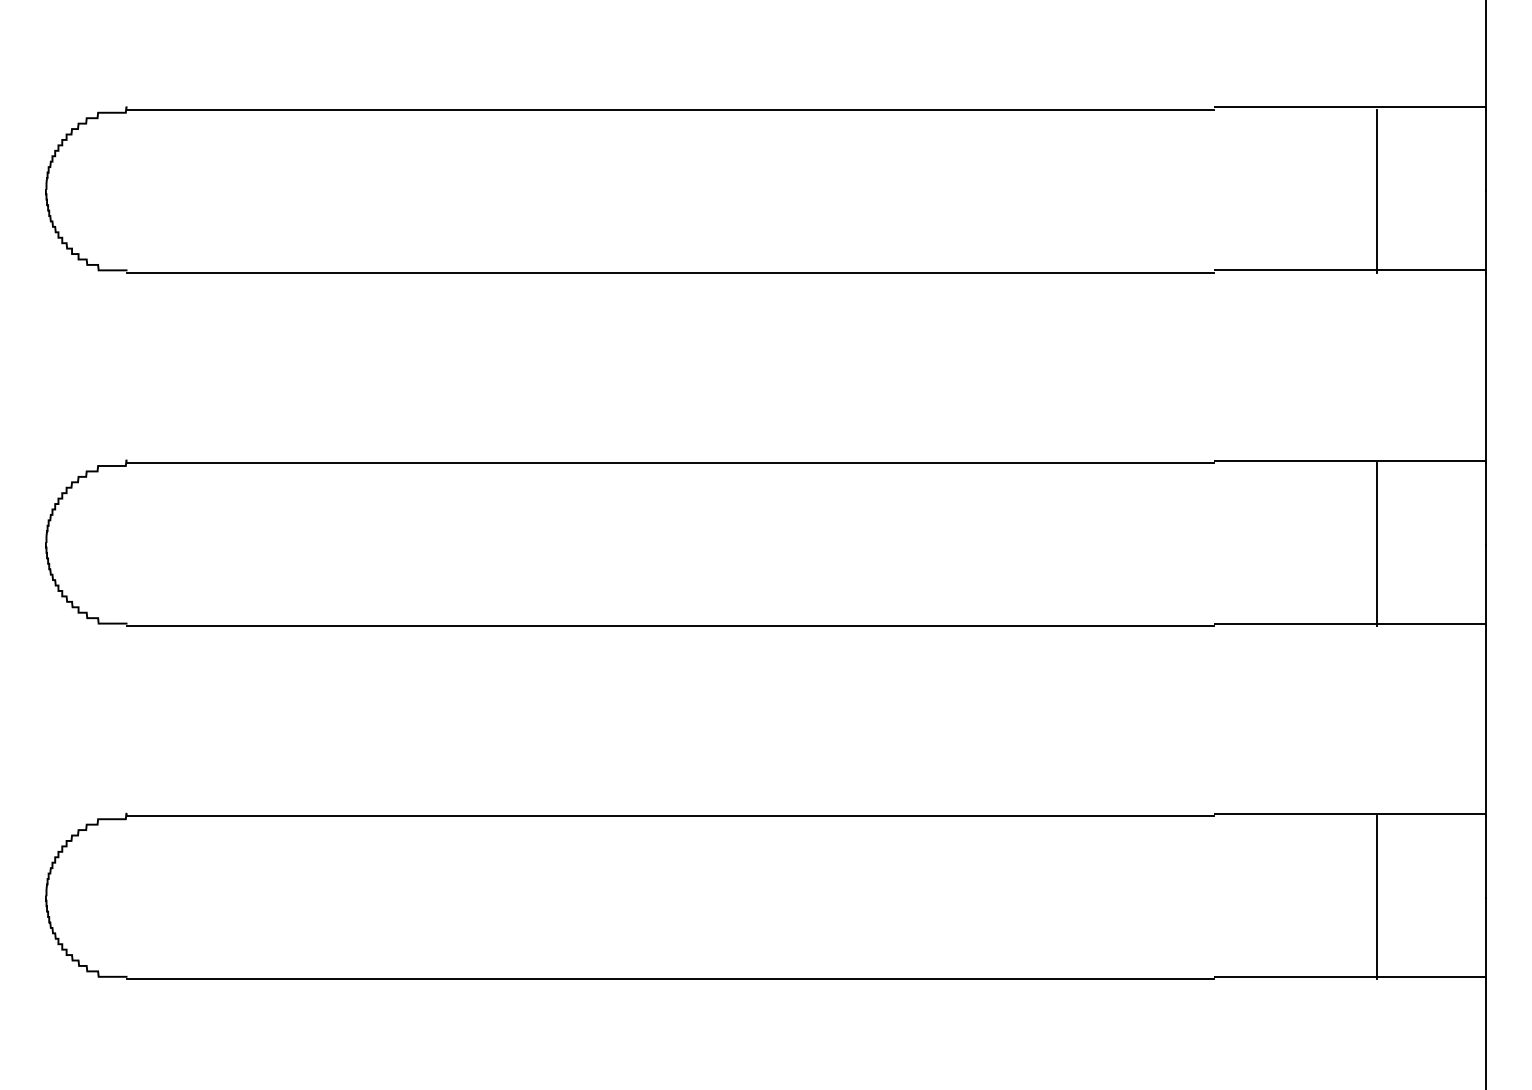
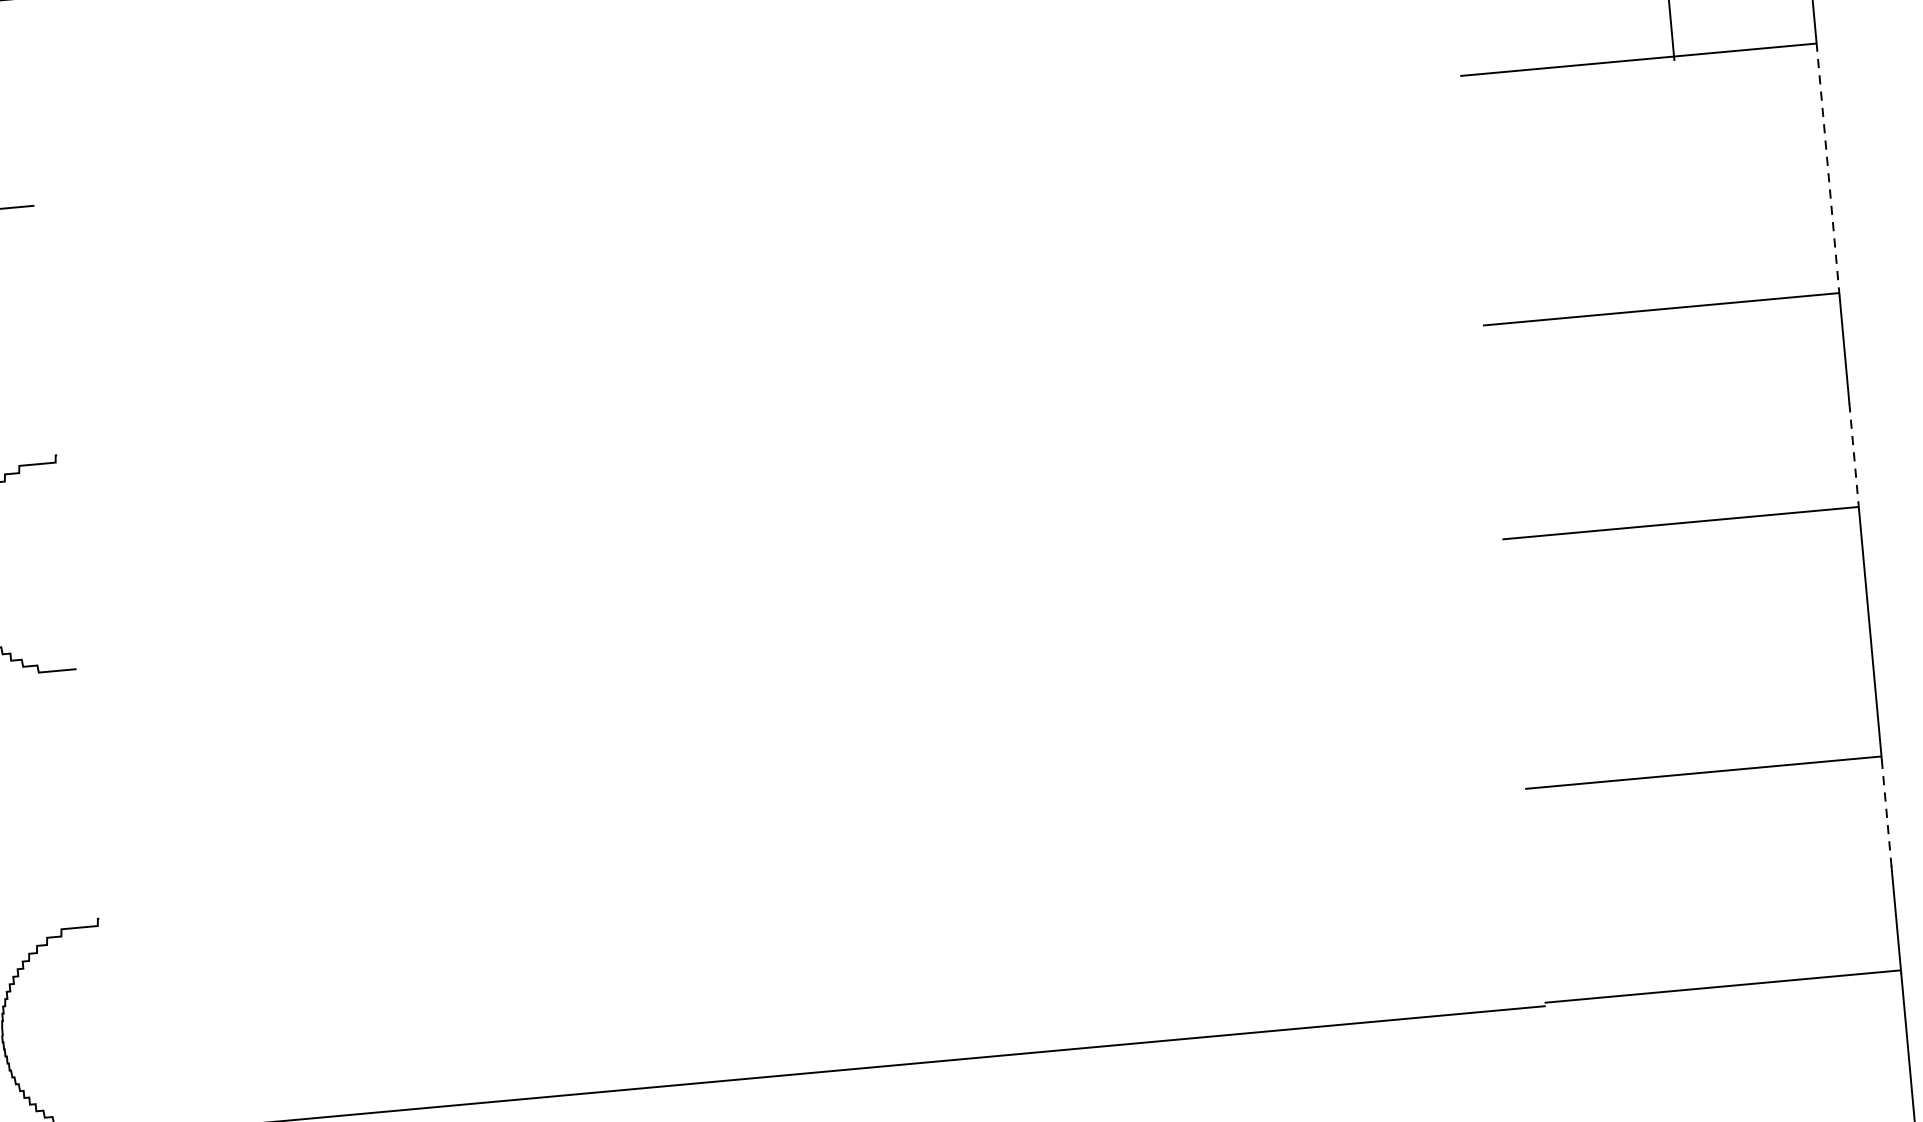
line: (670, 272) -> (747, 143), removed
line: (1485, 367) -> (1827, 171), solid -> dashed
line: (670, 463) -> (769, 394), removed
line: (1377, 544) -> (1707, 416), removed
line: (1485, 585) -> (1853, 457), solid -> dashed
line: (670, 626) -> (789, 608), removed
line: (670, 816) -> (812, 857), removed
line: (1485, 857) -> (1886, 813), solid -> dashed
line: (1377, 897) -> (1749, 879), removed

